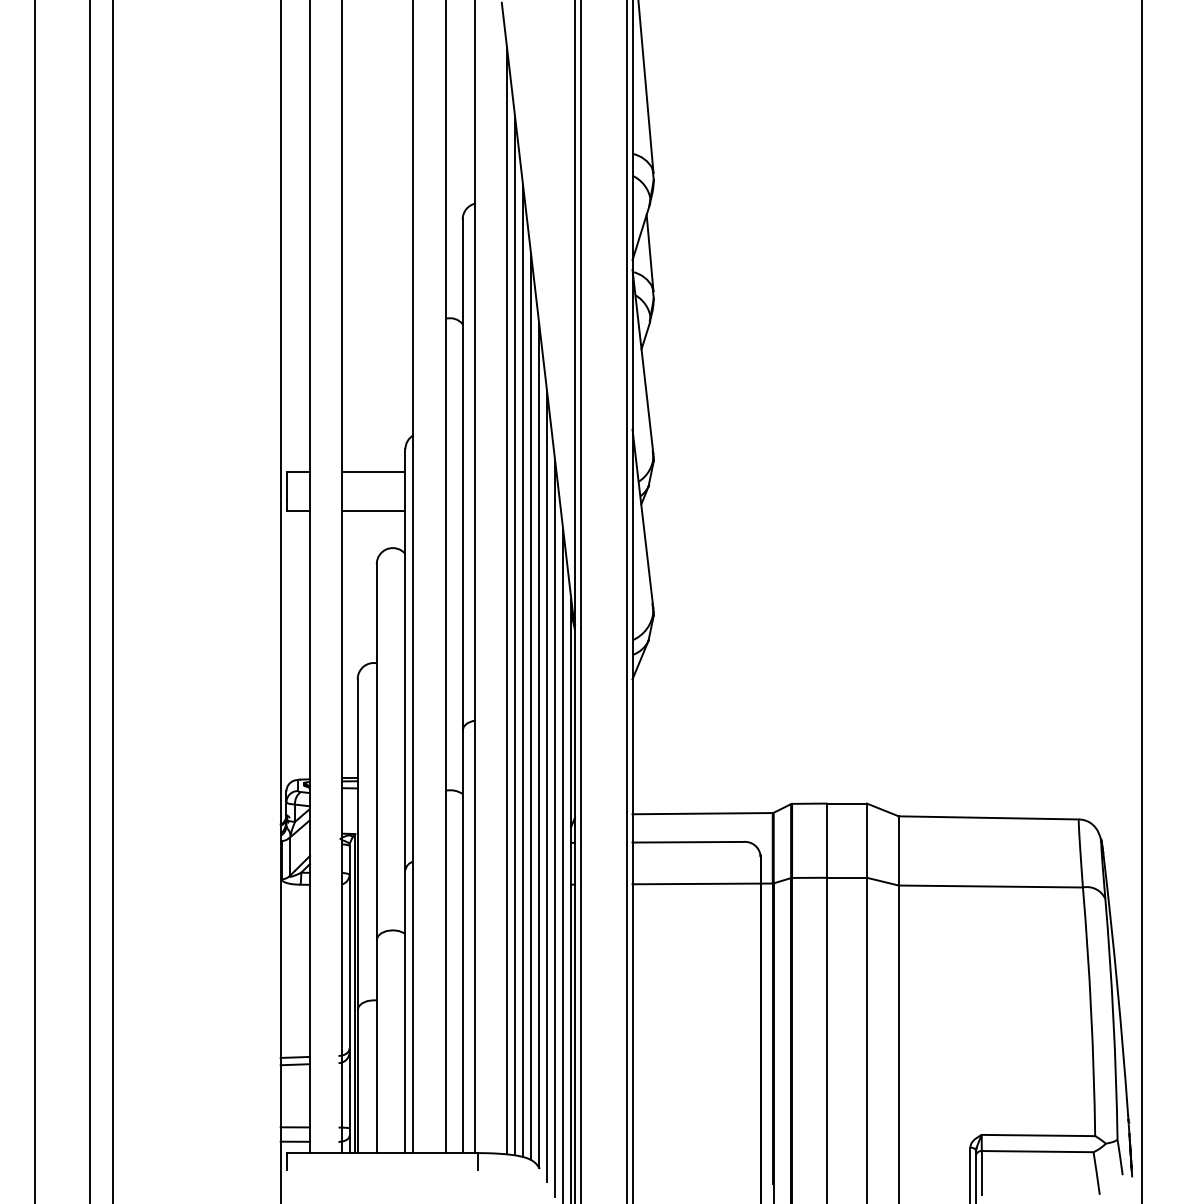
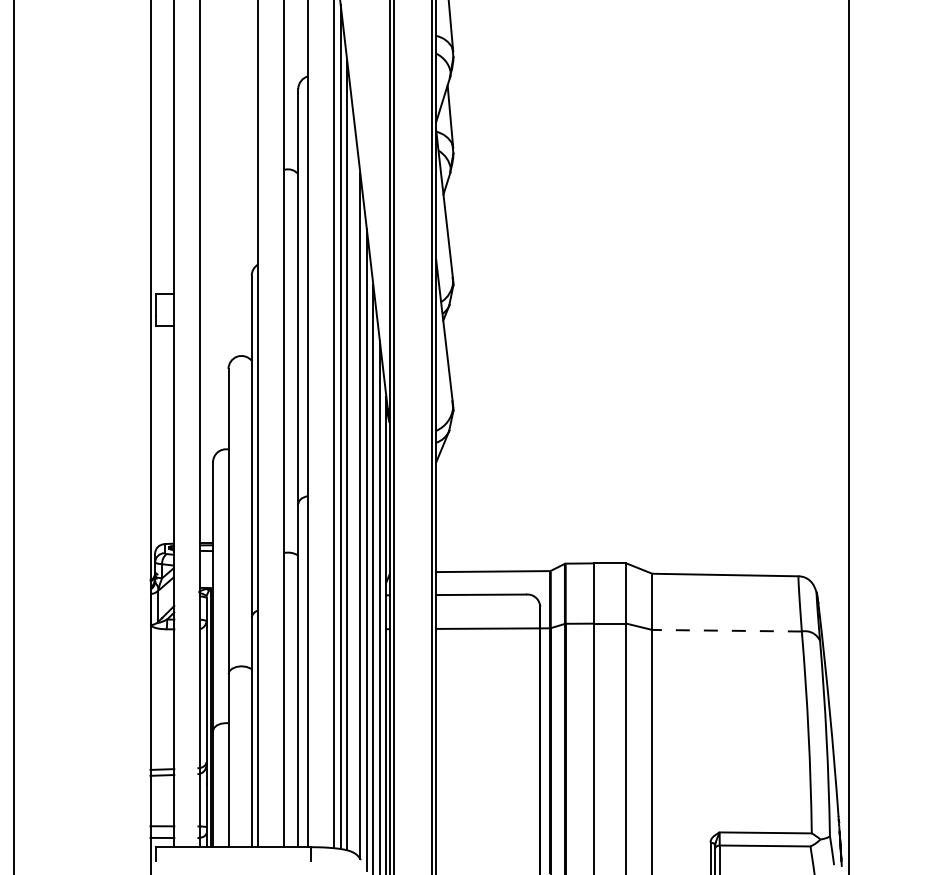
line: (373, 472) -> (225, 294), removed
line: (373, 511) -> (225, 326), removed
line: (531, 706) -> (354, 484), removed
line: (990, 886) -> (726, 630), solid -> dashed

